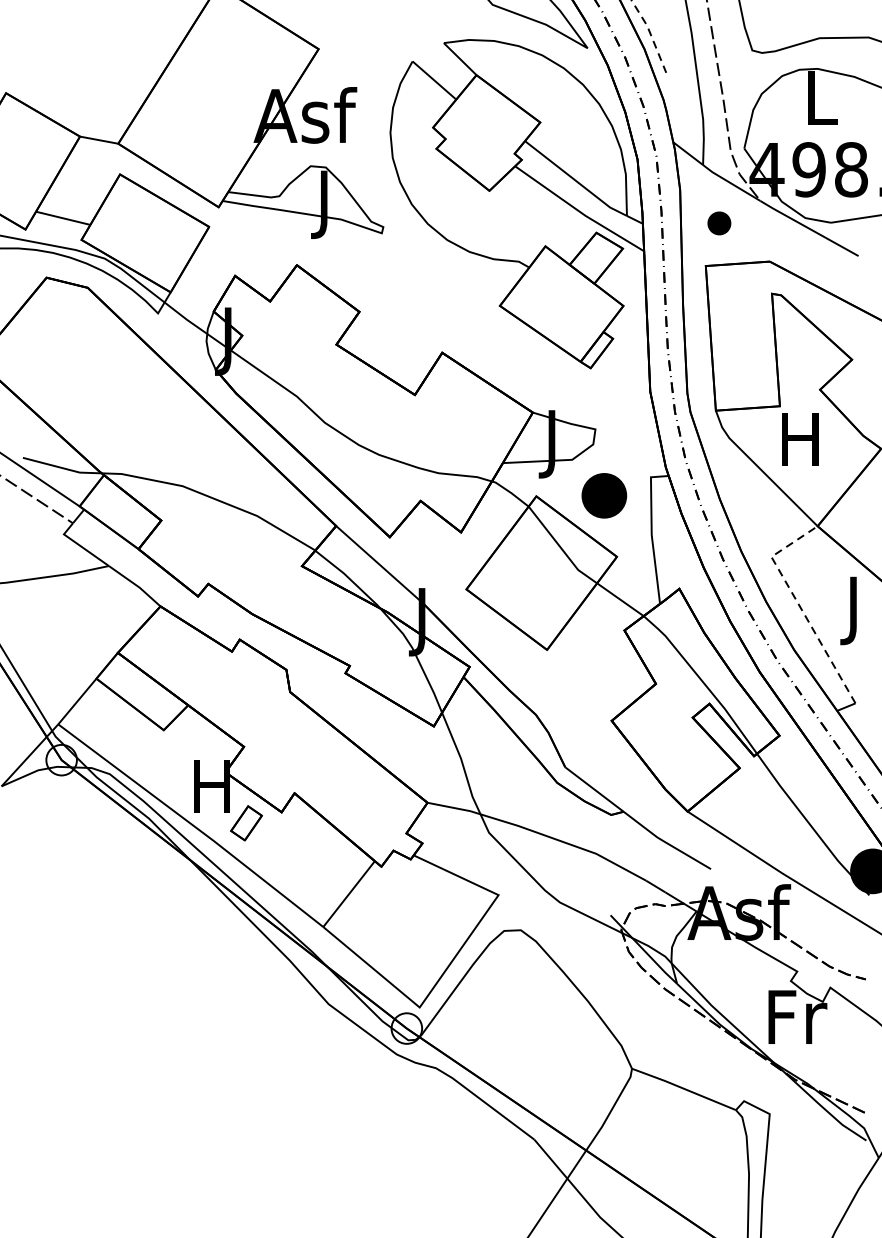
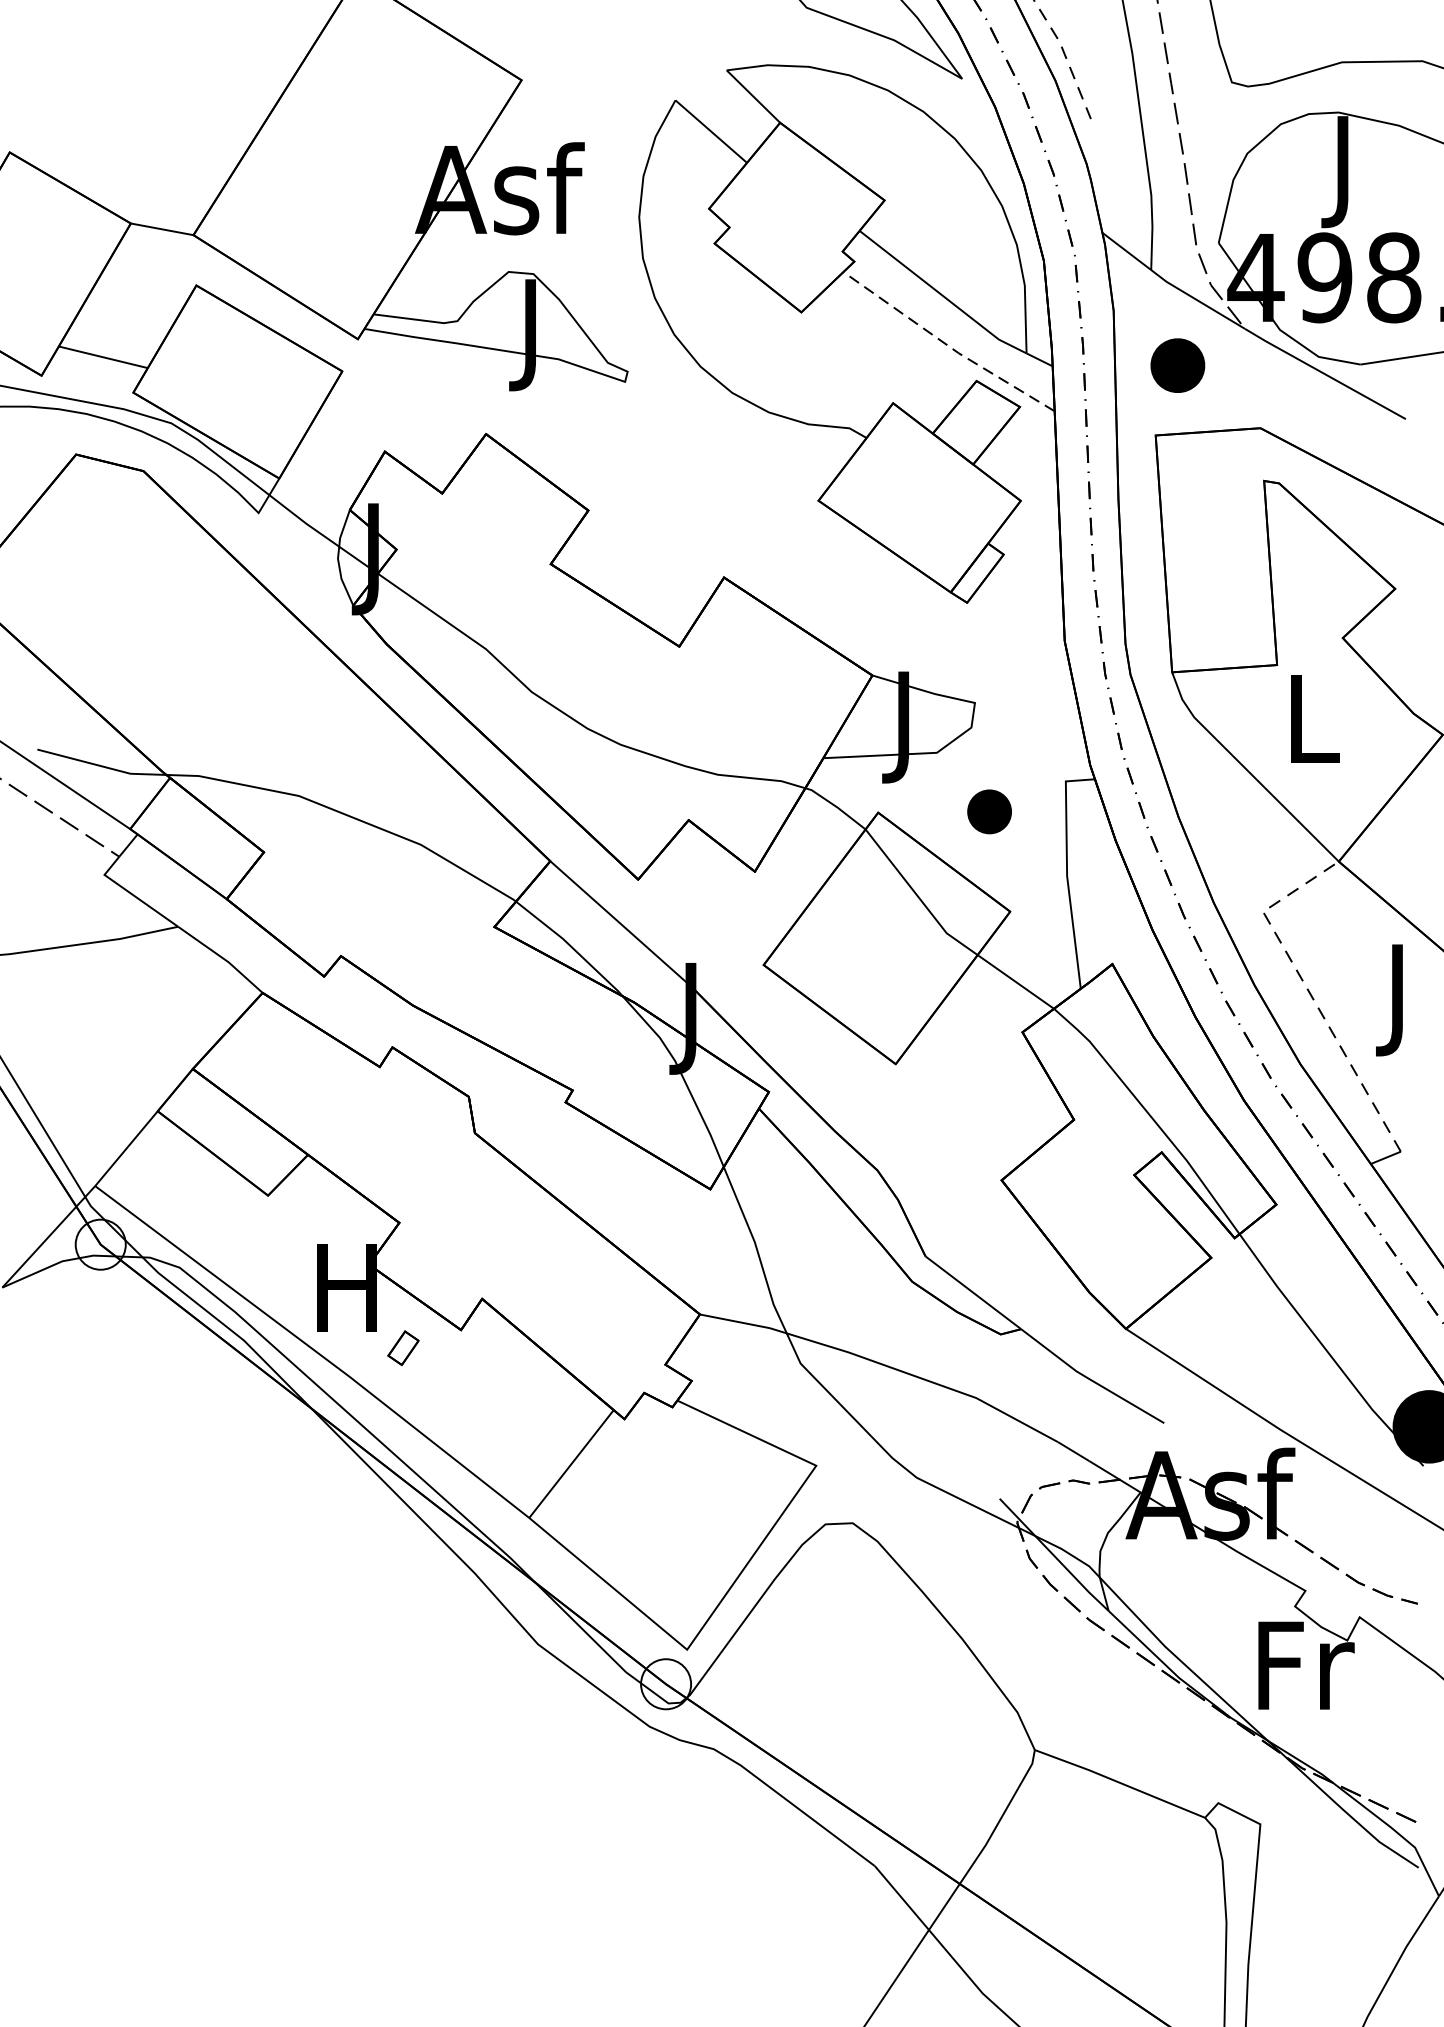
text: (822, 105) -> (1346, 172), L -> J
line: (578, 210) -> (947, 344), solid -> dashed
part: (719, 223) -> (1178, 365), size x1.4
text: (800, 439) -> (1310, 719), H -> L
part: (604, 495) -> (989, 811), size x0.6
part: (246, 823) -> (403, 1348), size x0.6

